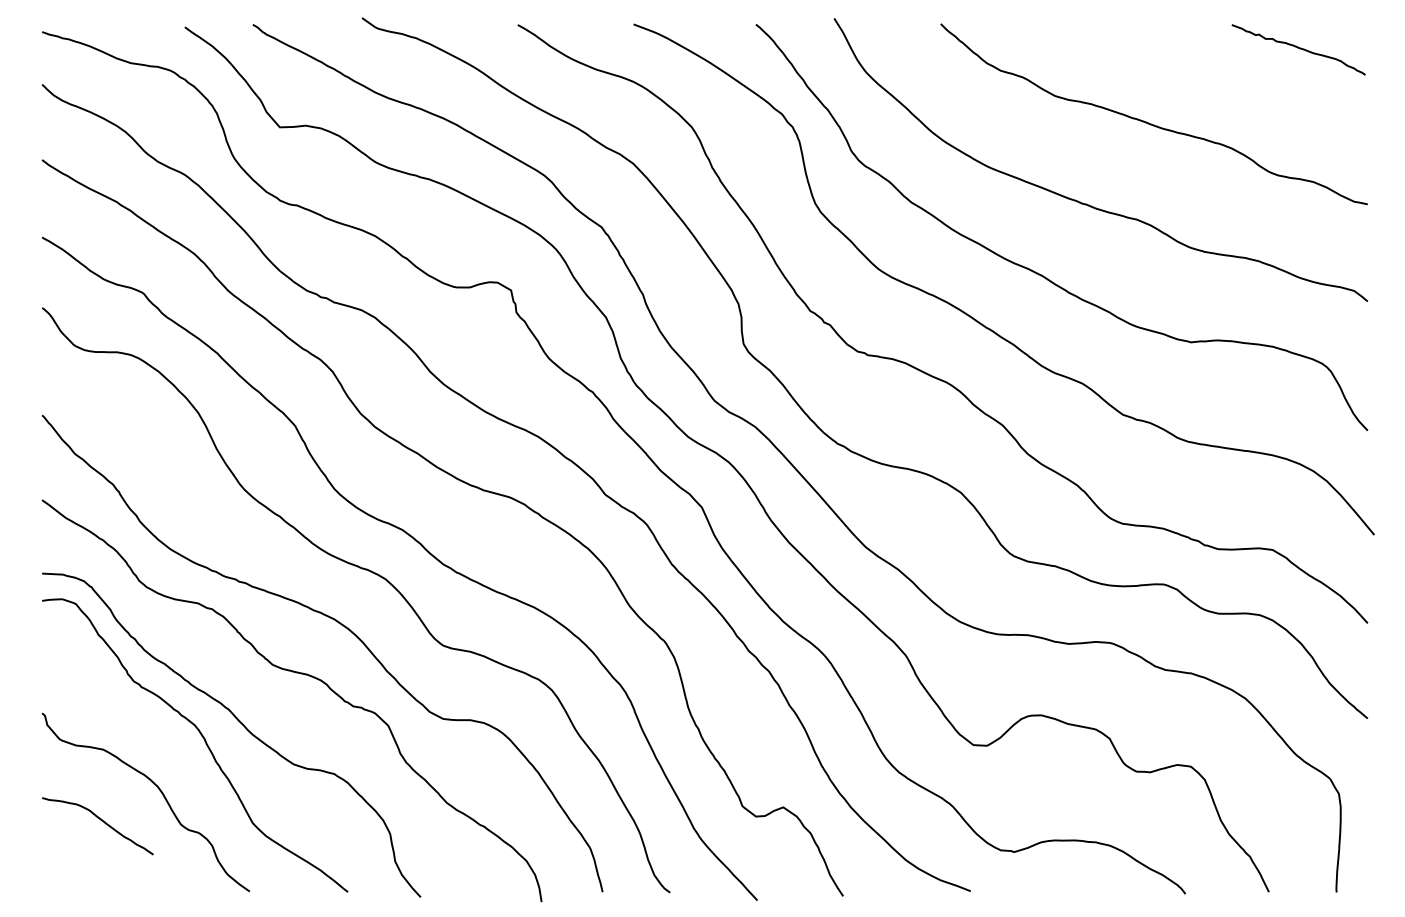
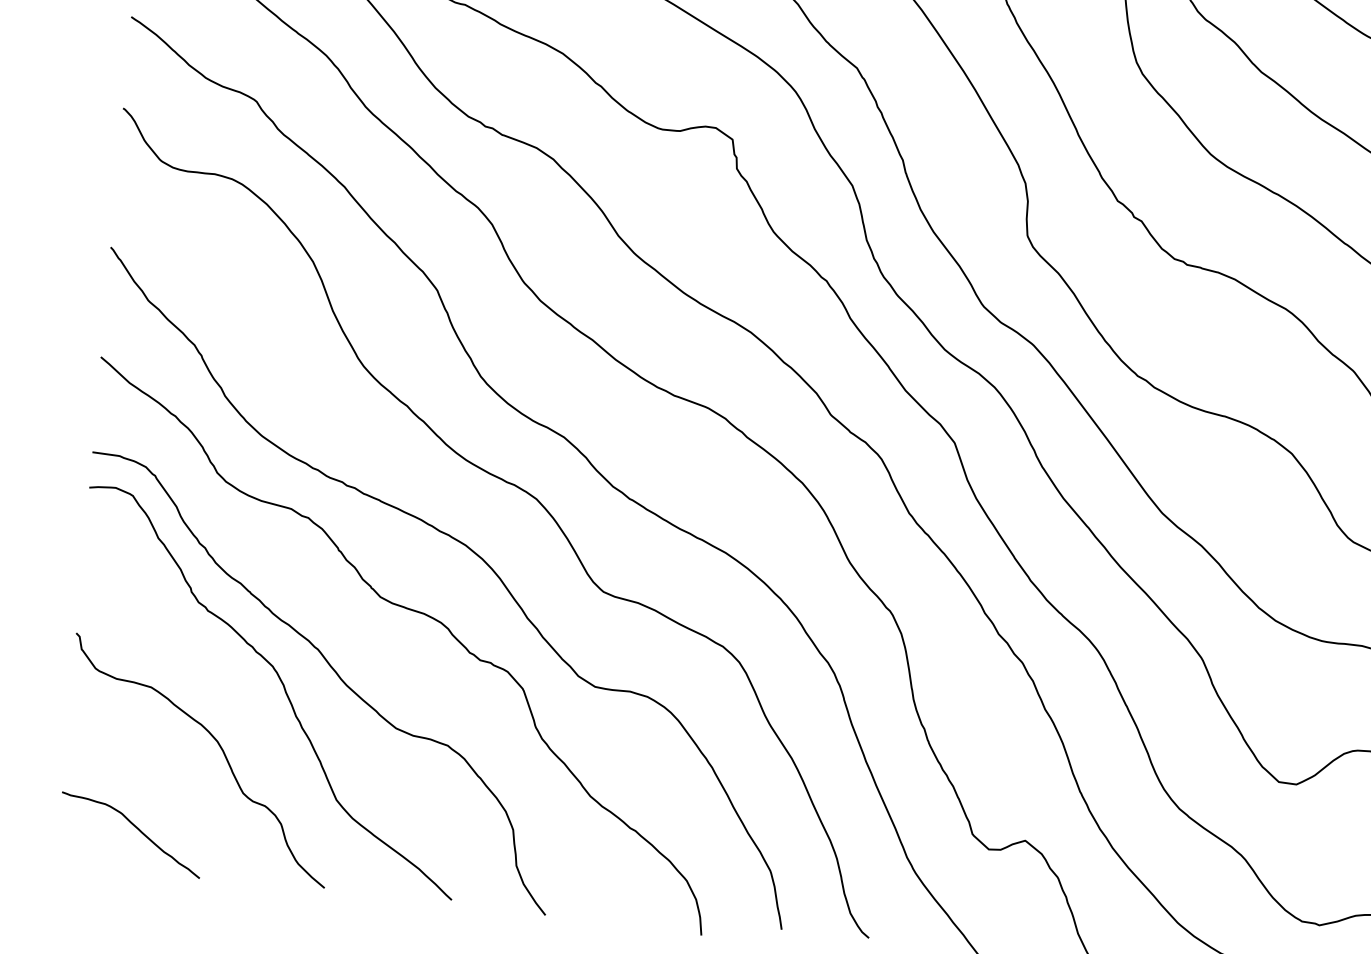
curve: (101, 821) -> (136, 829), moved

